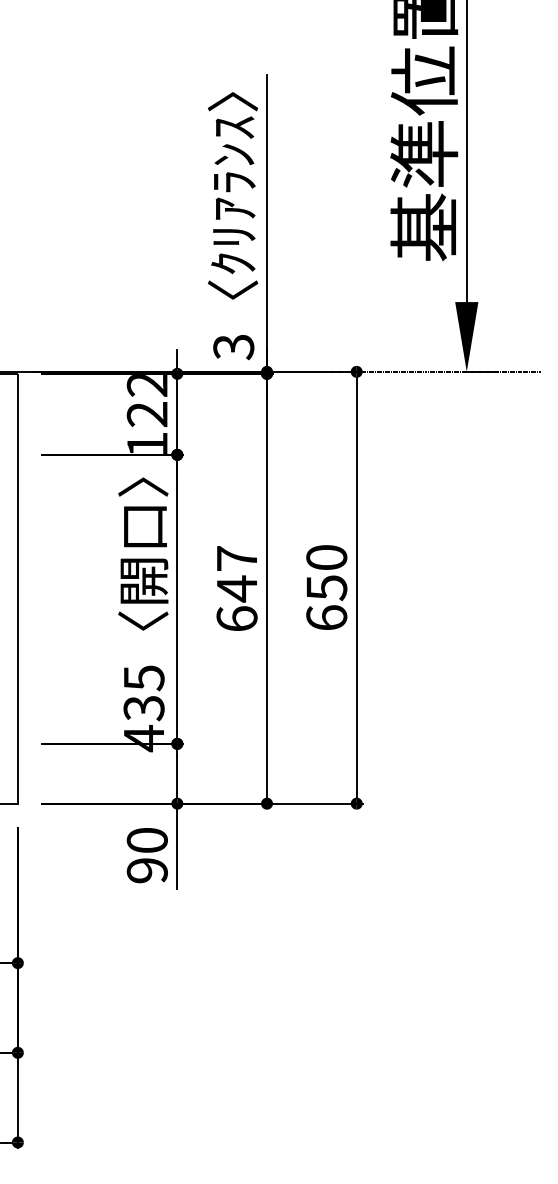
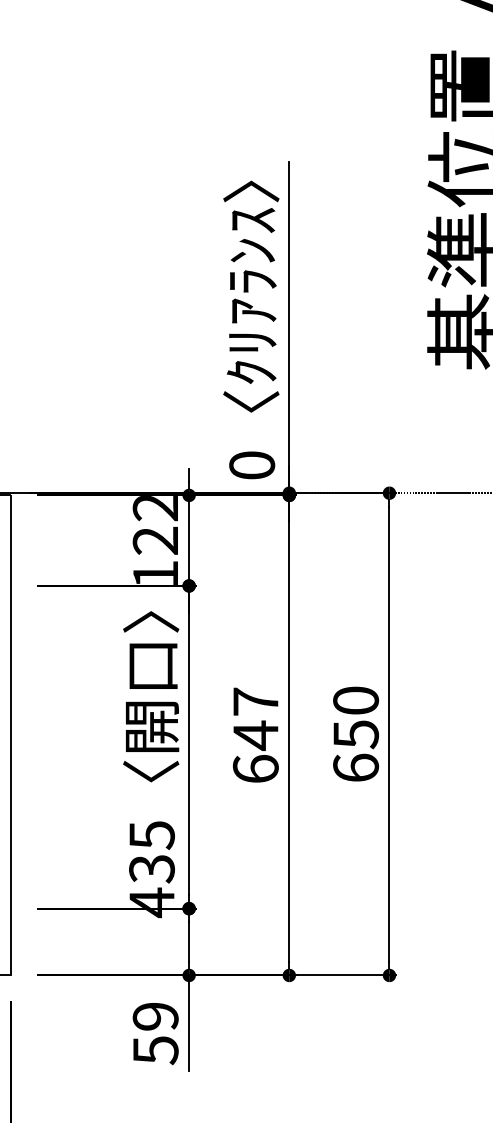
text: (233, 347) -> (251, 466), 3 -> 0
text: (146, 855) -> (154, 1033), 90 -> 59

